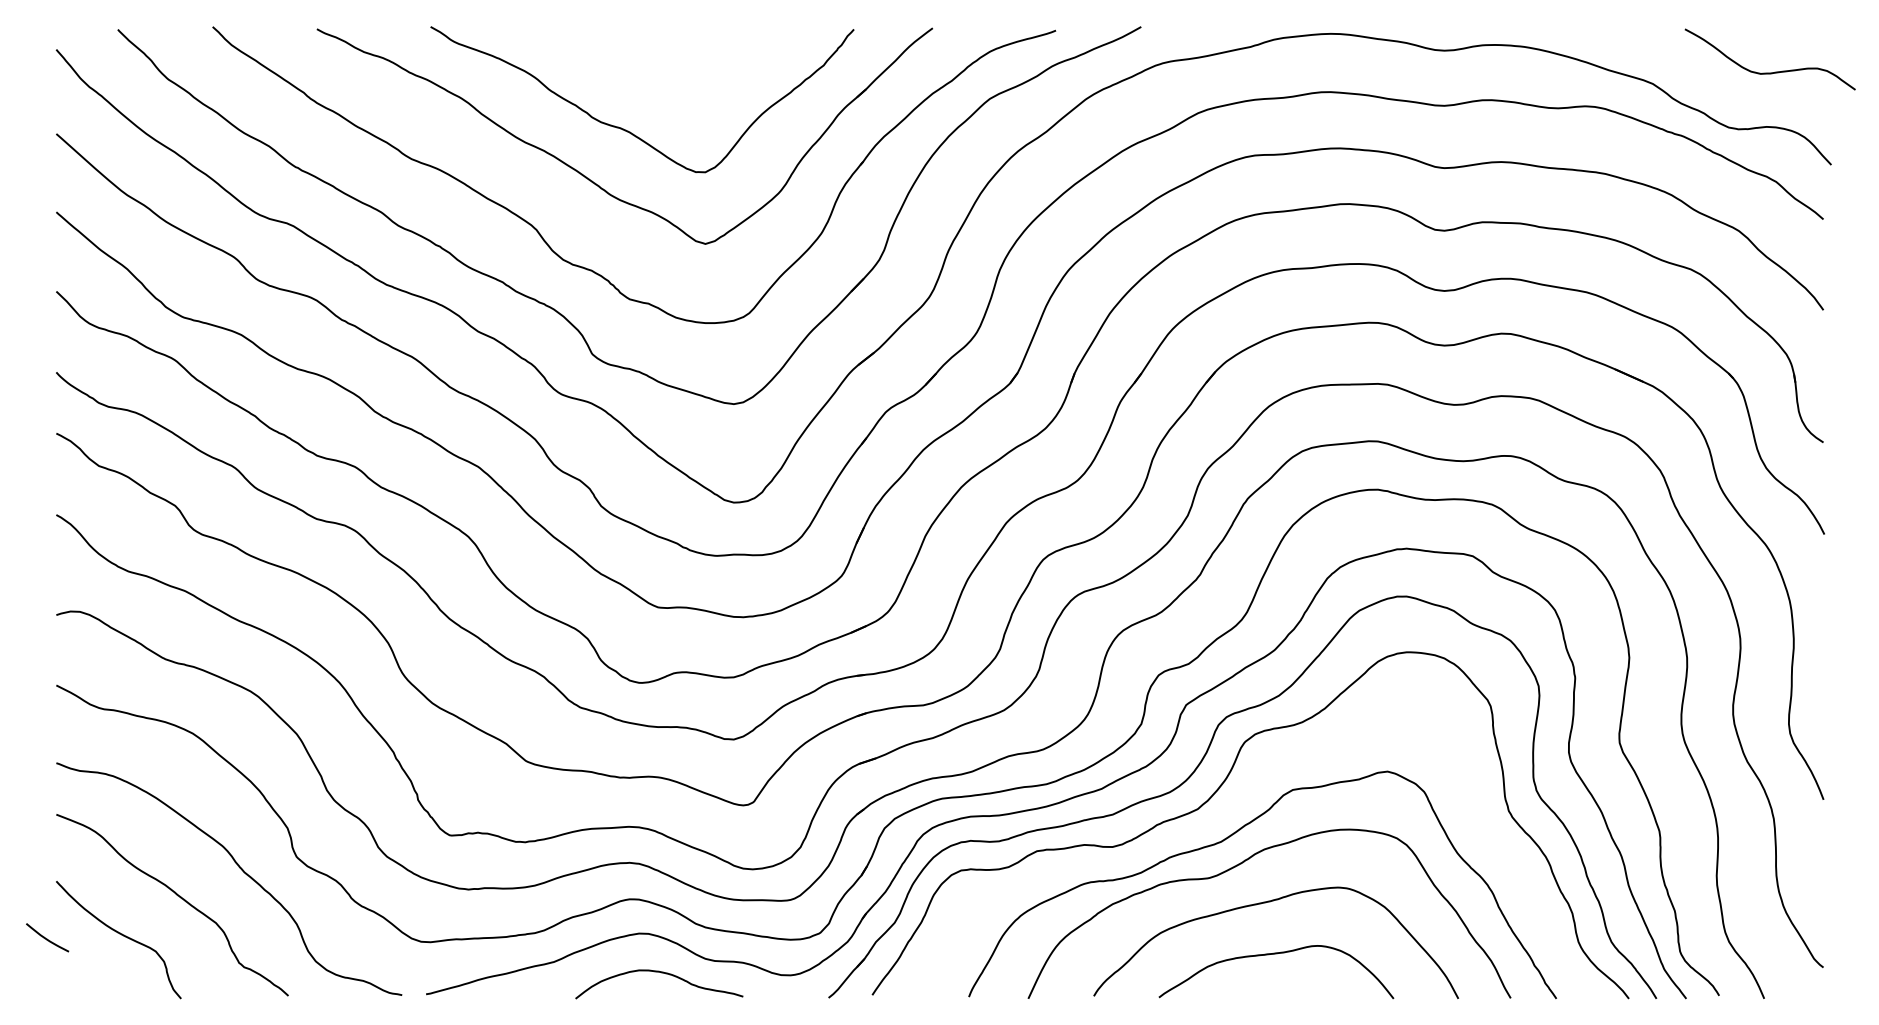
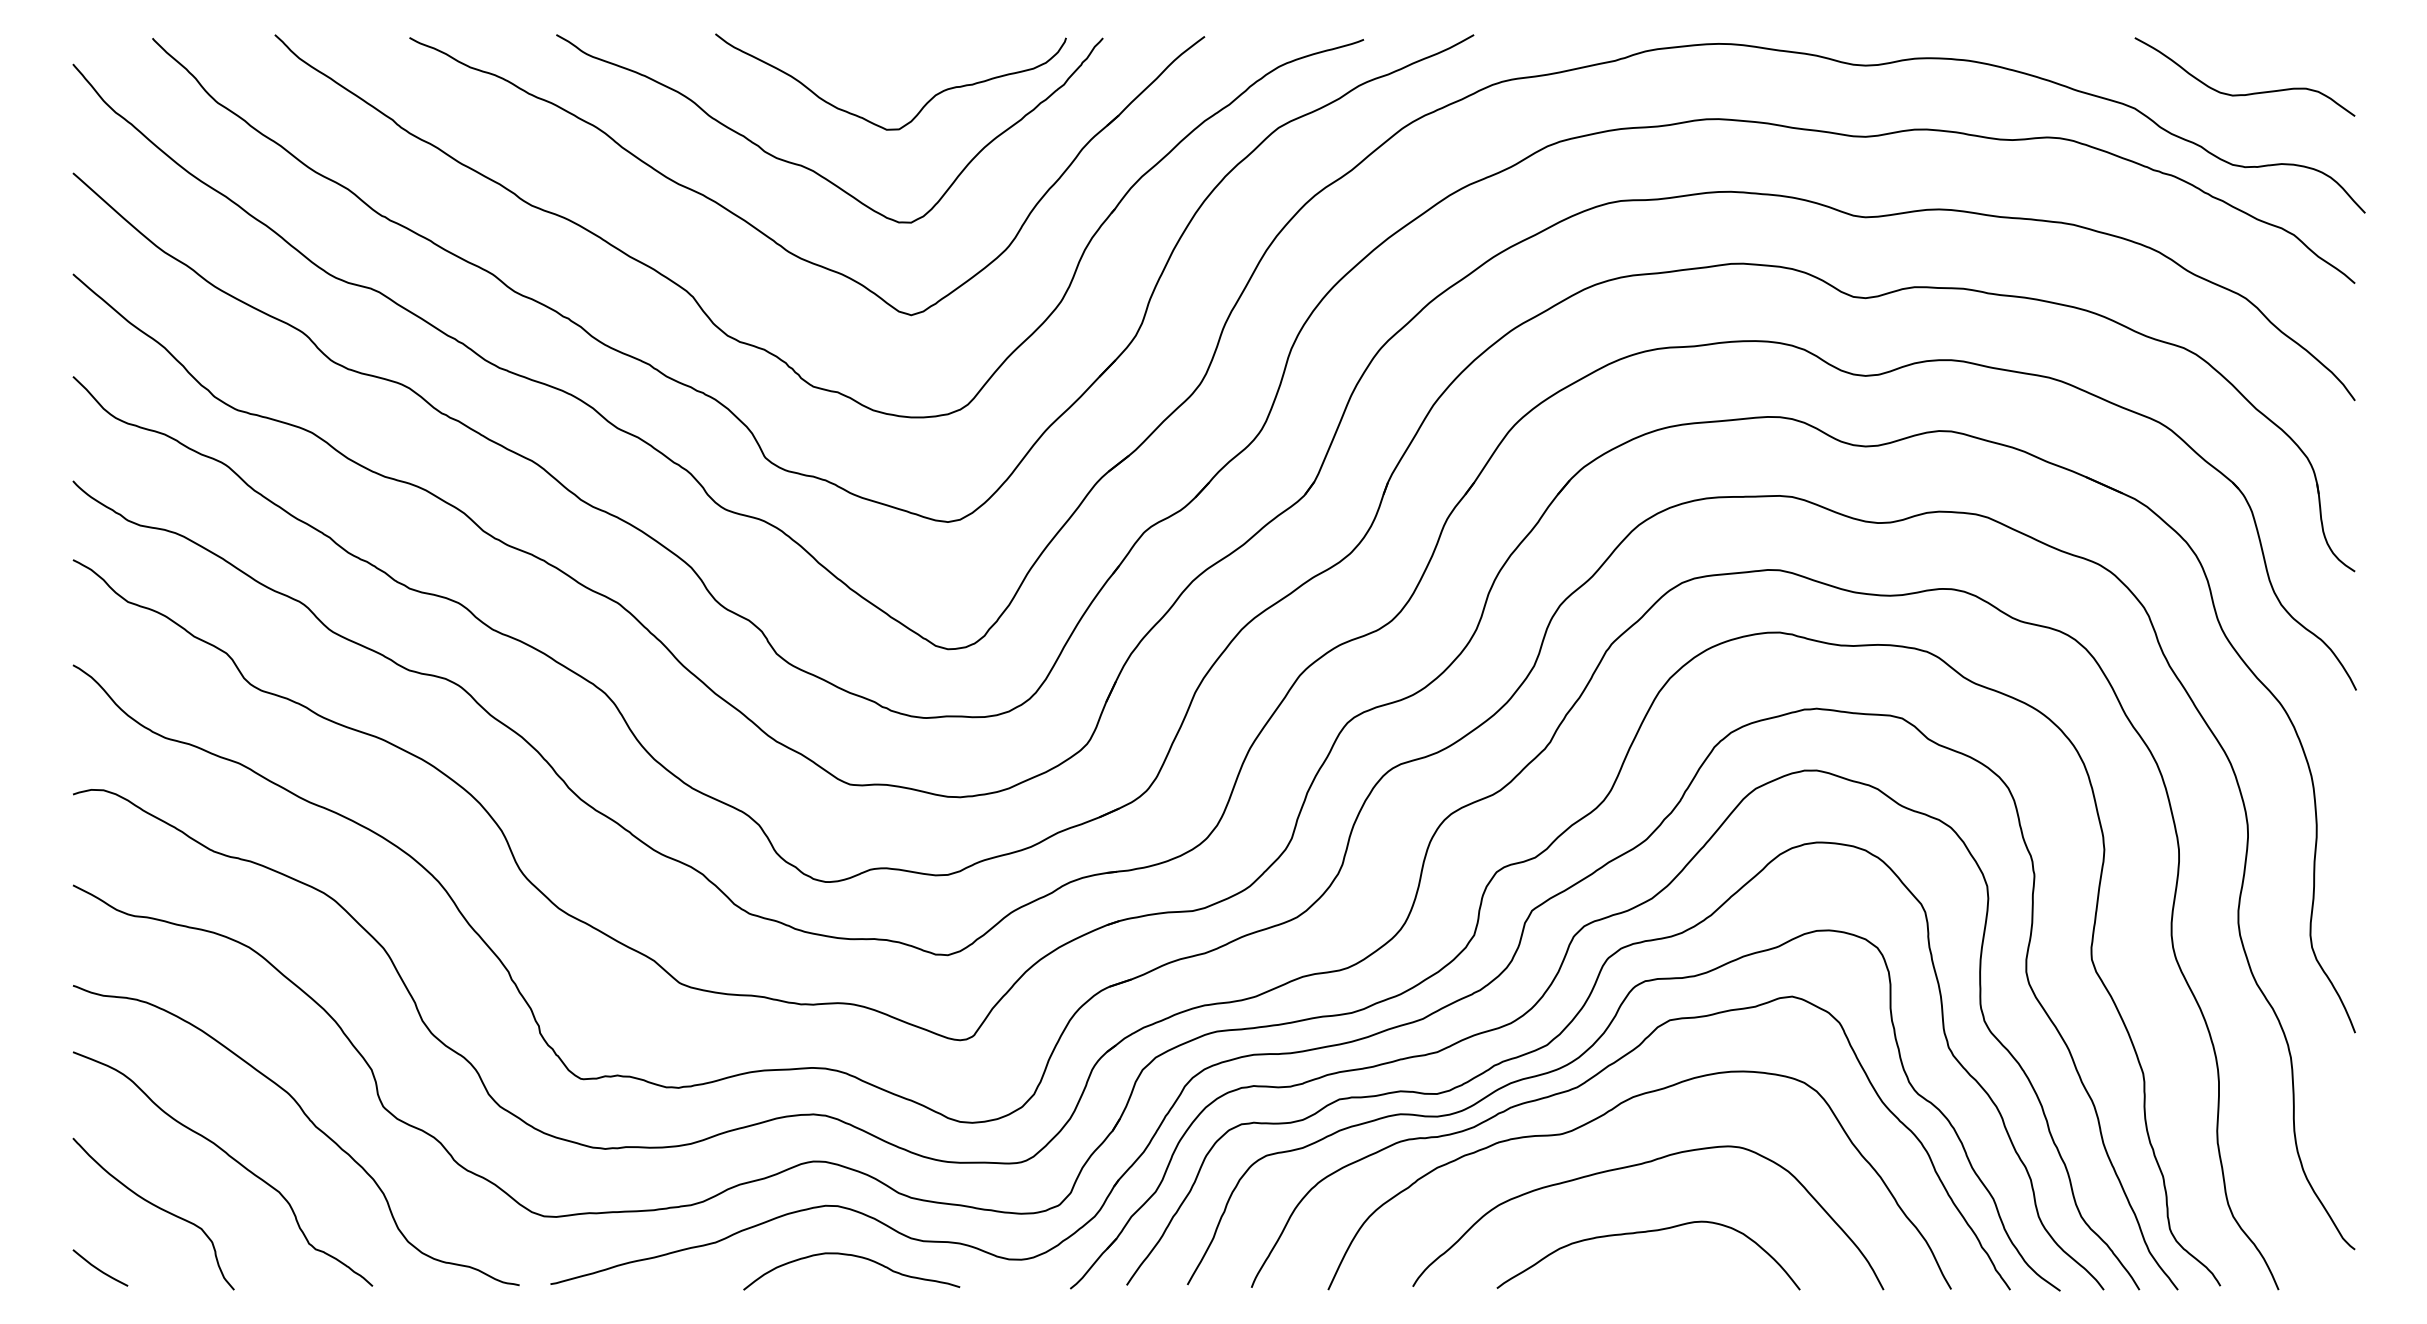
curve: (1769, 72) -> (2244, 93), moved
curve: (714, 81) -> (922, 105), added
curve: (1223, 819) -> (1580, 1058), added
curve: (47, 938) -> (100, 1268), moved

